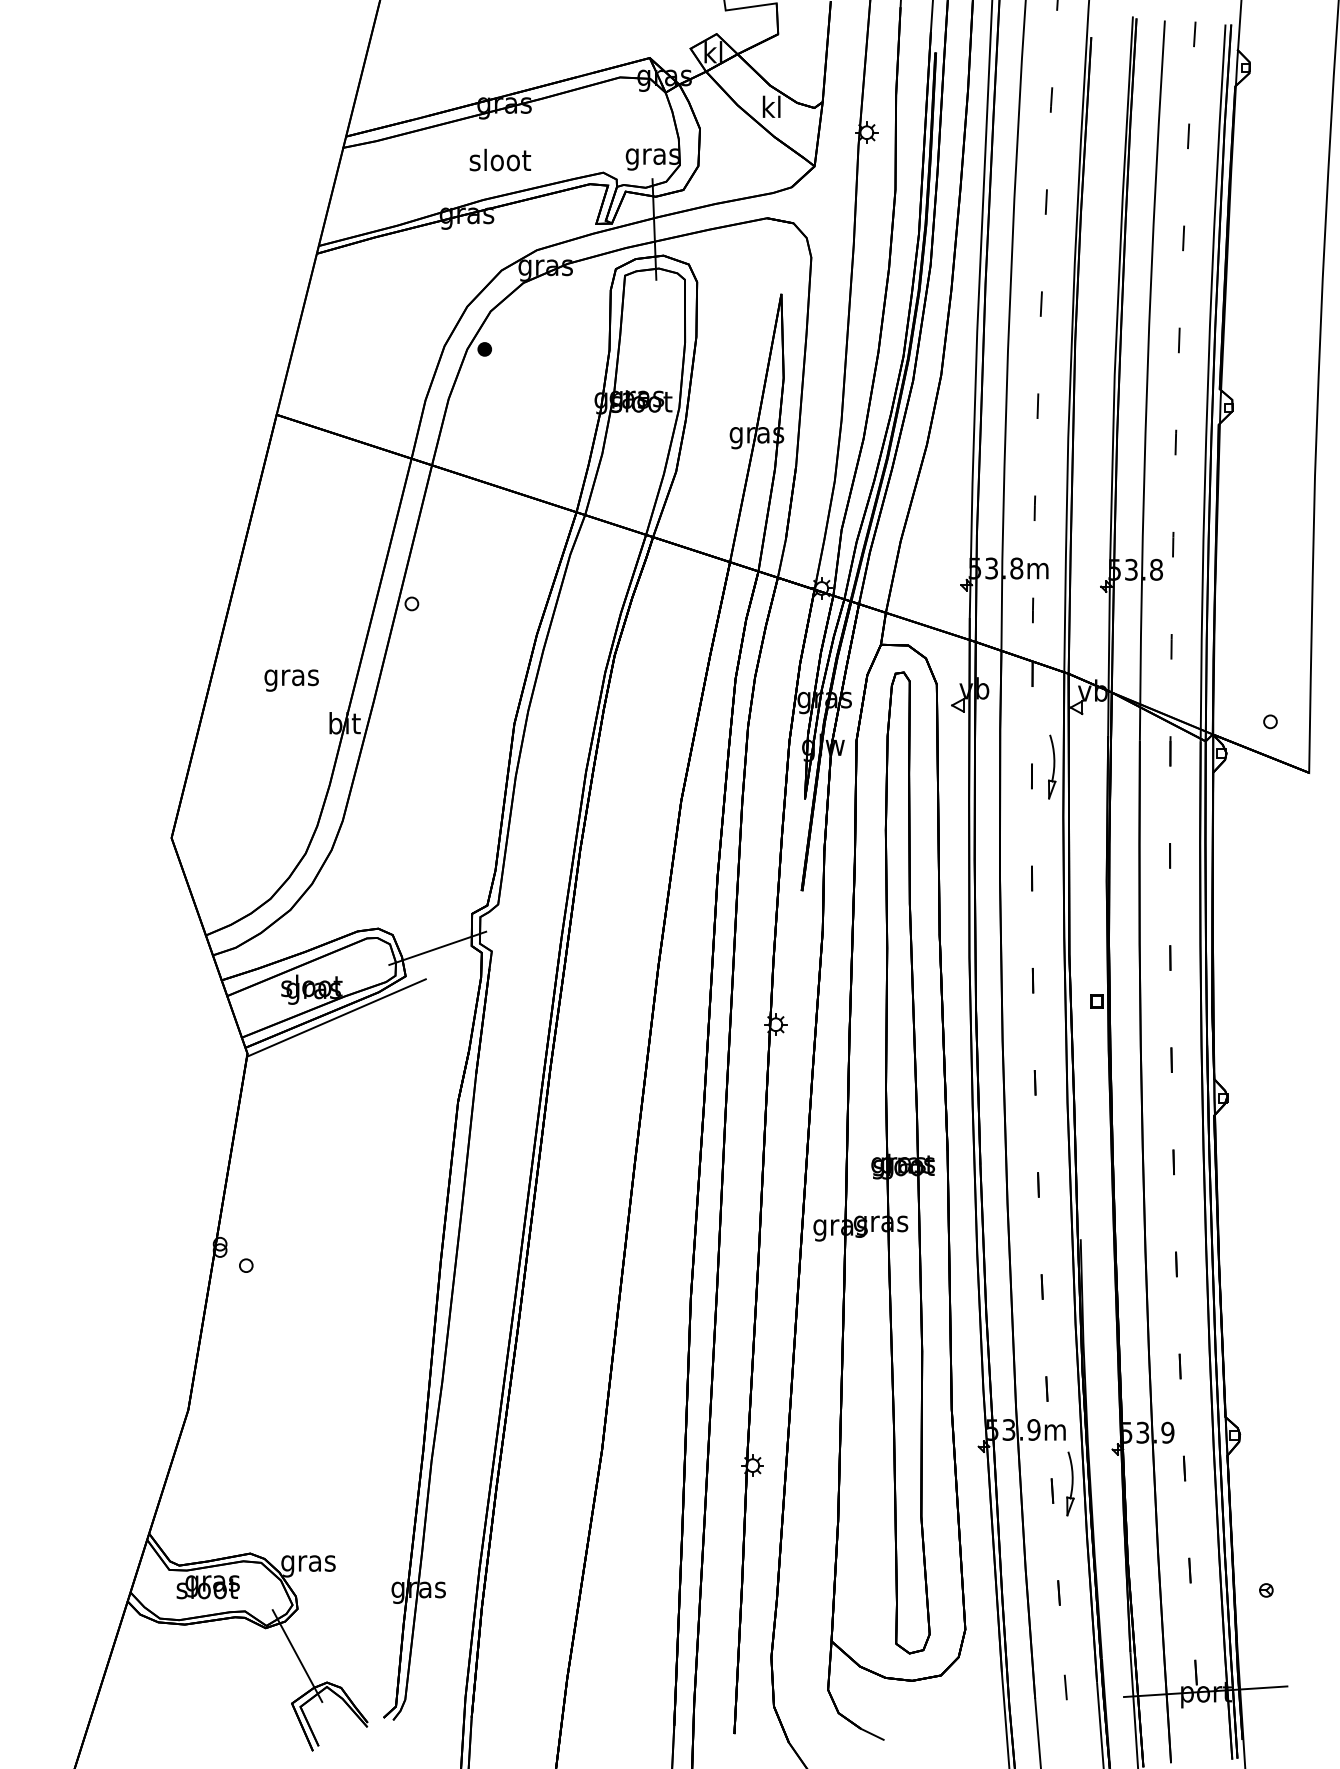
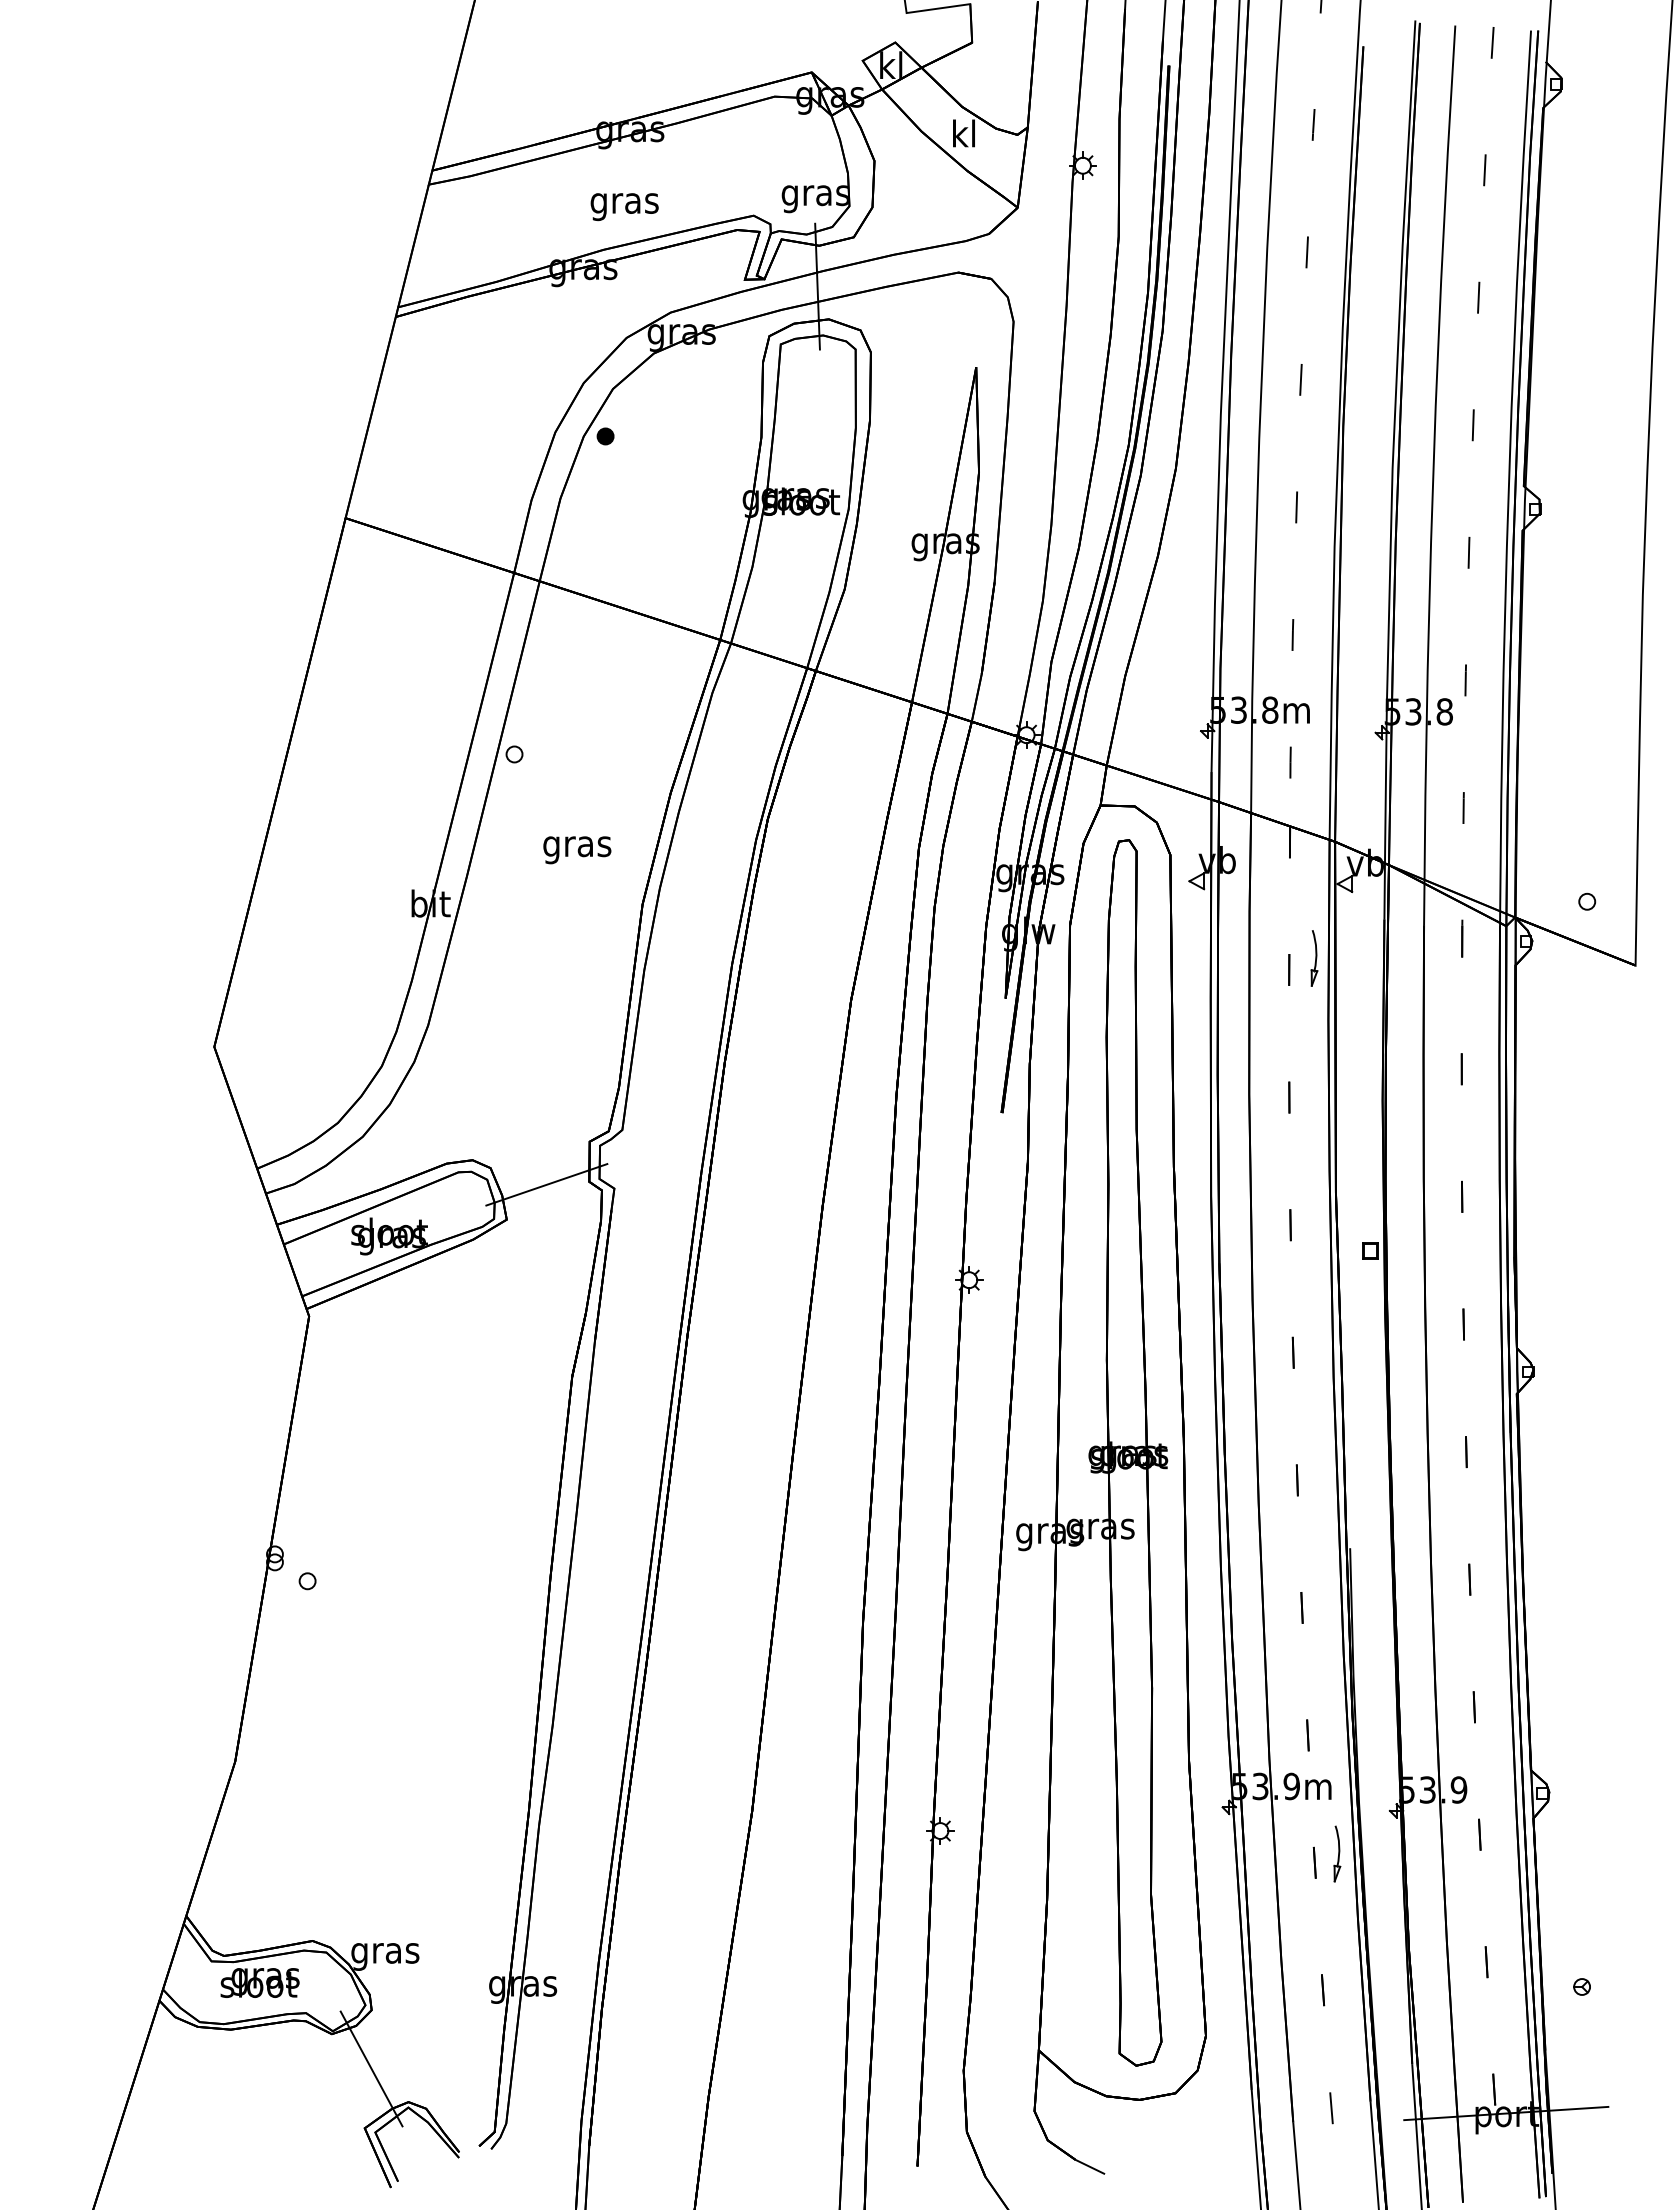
text: (499, 162) -> (624, 203), sloot -> gras
text: (291, 680) -> (577, 850), moved
part: (1052, 767) -> (1314, 958), size x0.7
line: (335, 1017) -> (419, 1271), removed
part: (1070, 1483) -> (1337, 1853), size x0.7

